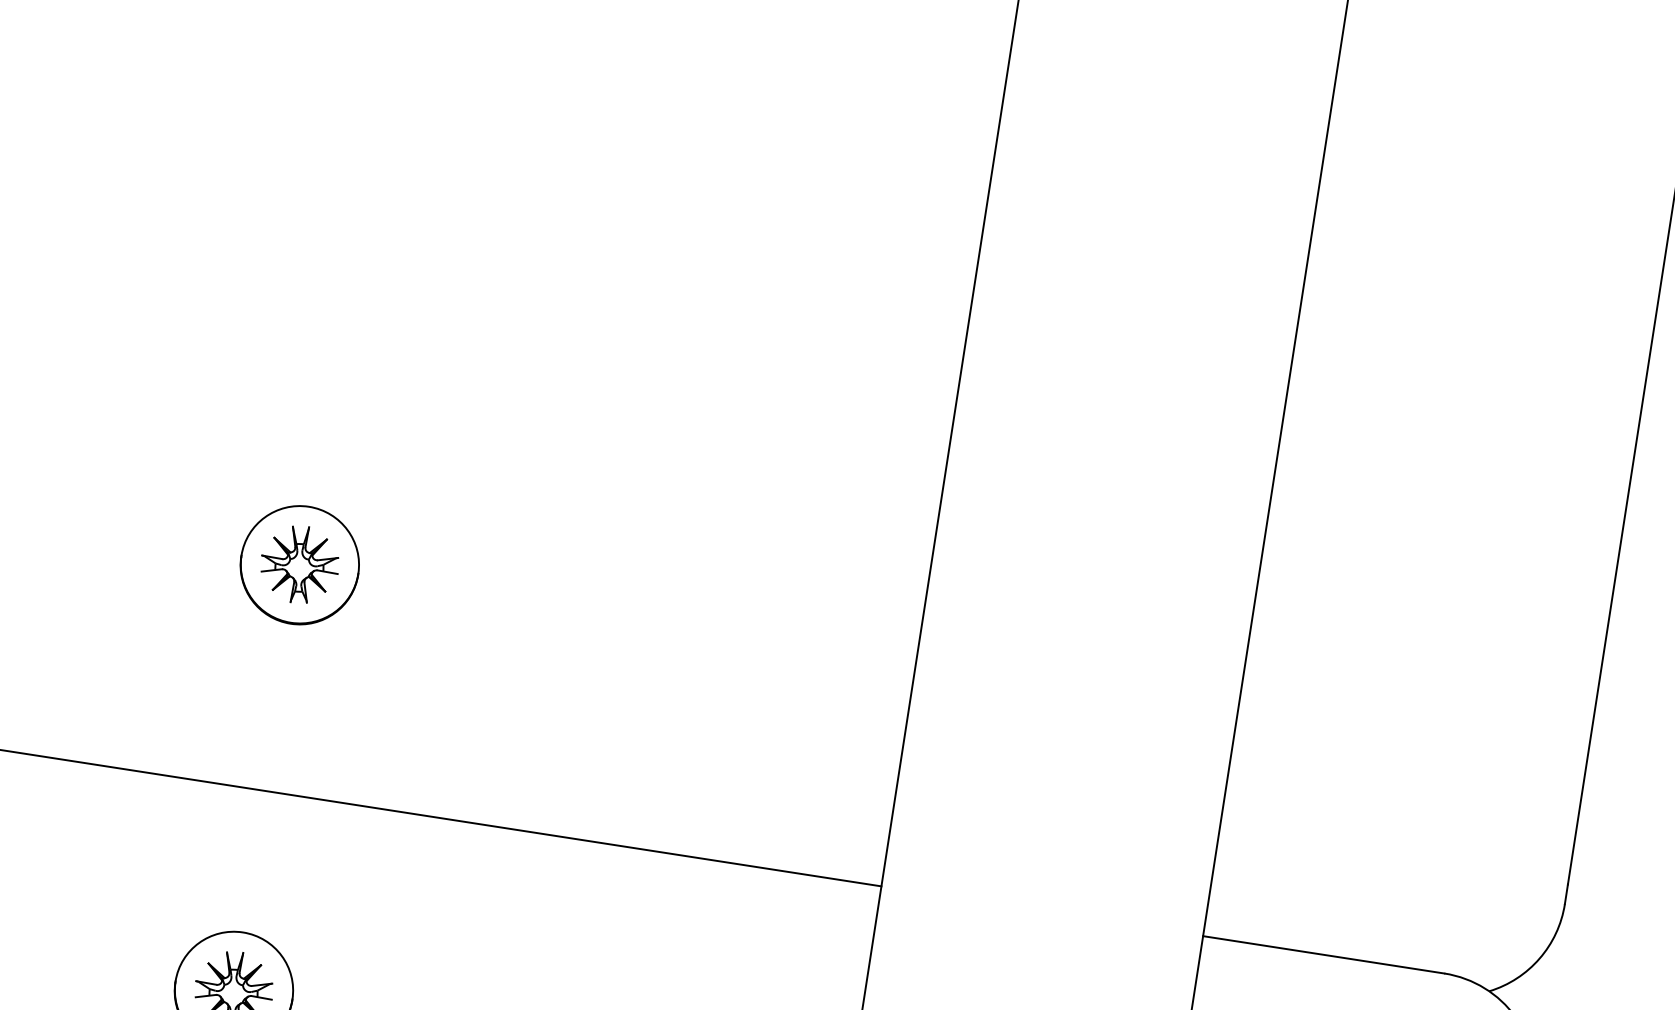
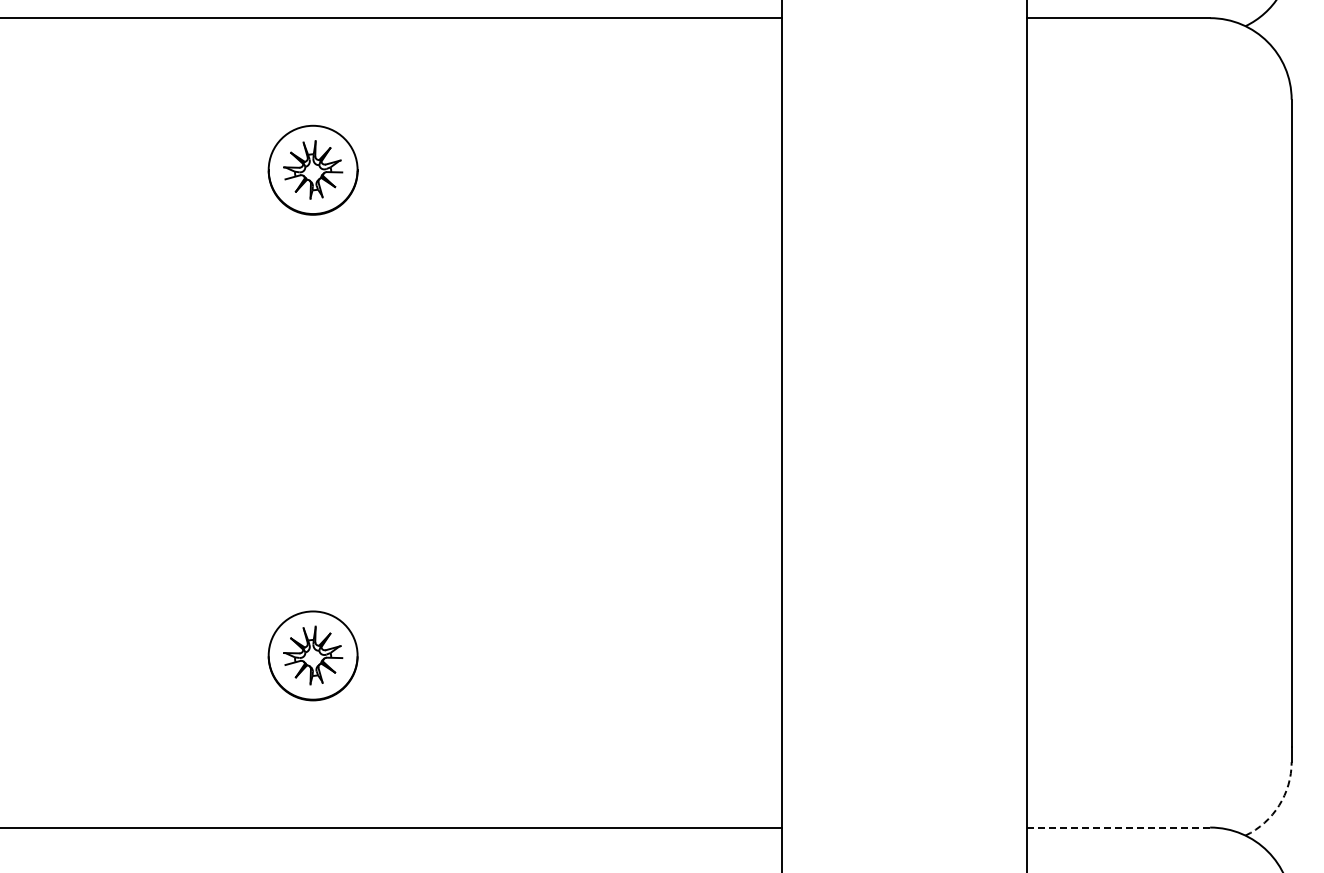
line: (1323, 954) -> (1118, 827), solid -> dashed
arc: (1540, 958) -> (1279, 805), solid -> dashed

